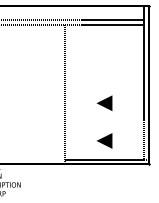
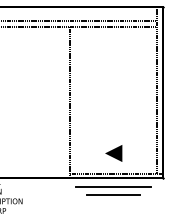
line: (104, 103) -> (113, 112), removed
line: (104, 171) -> (113, 186), added
line: (104, 179) -> (113, 195), added

